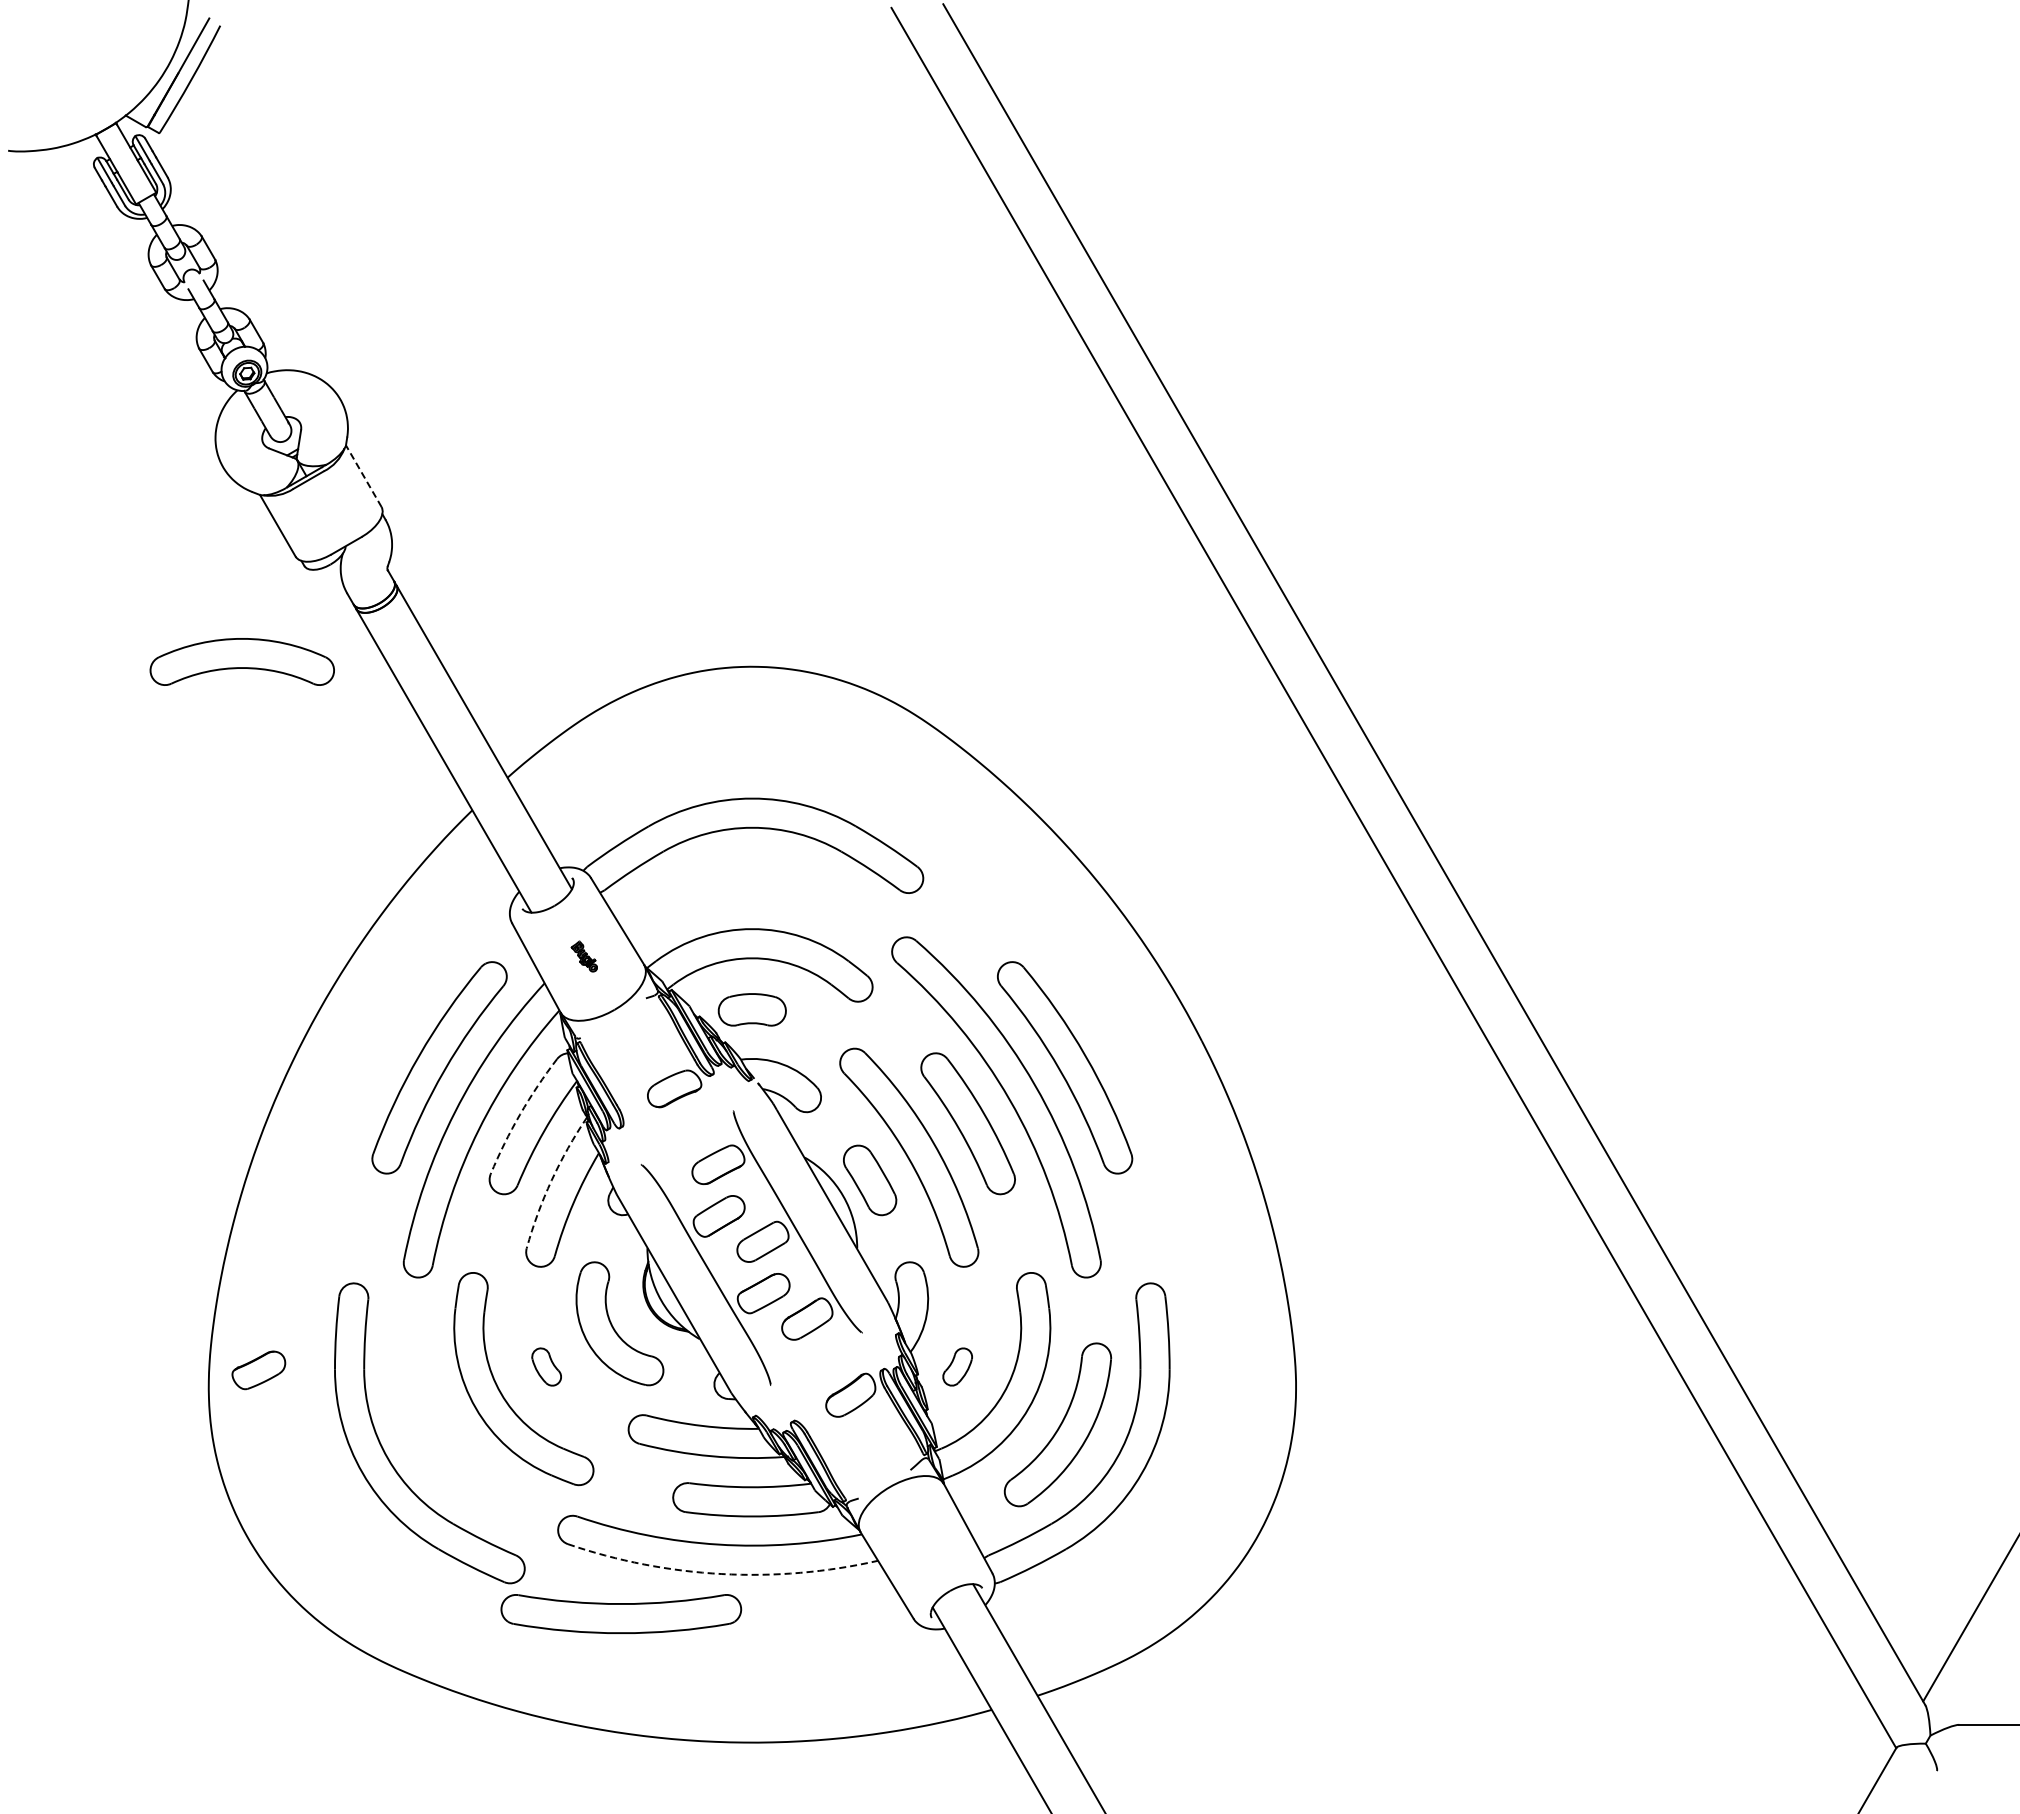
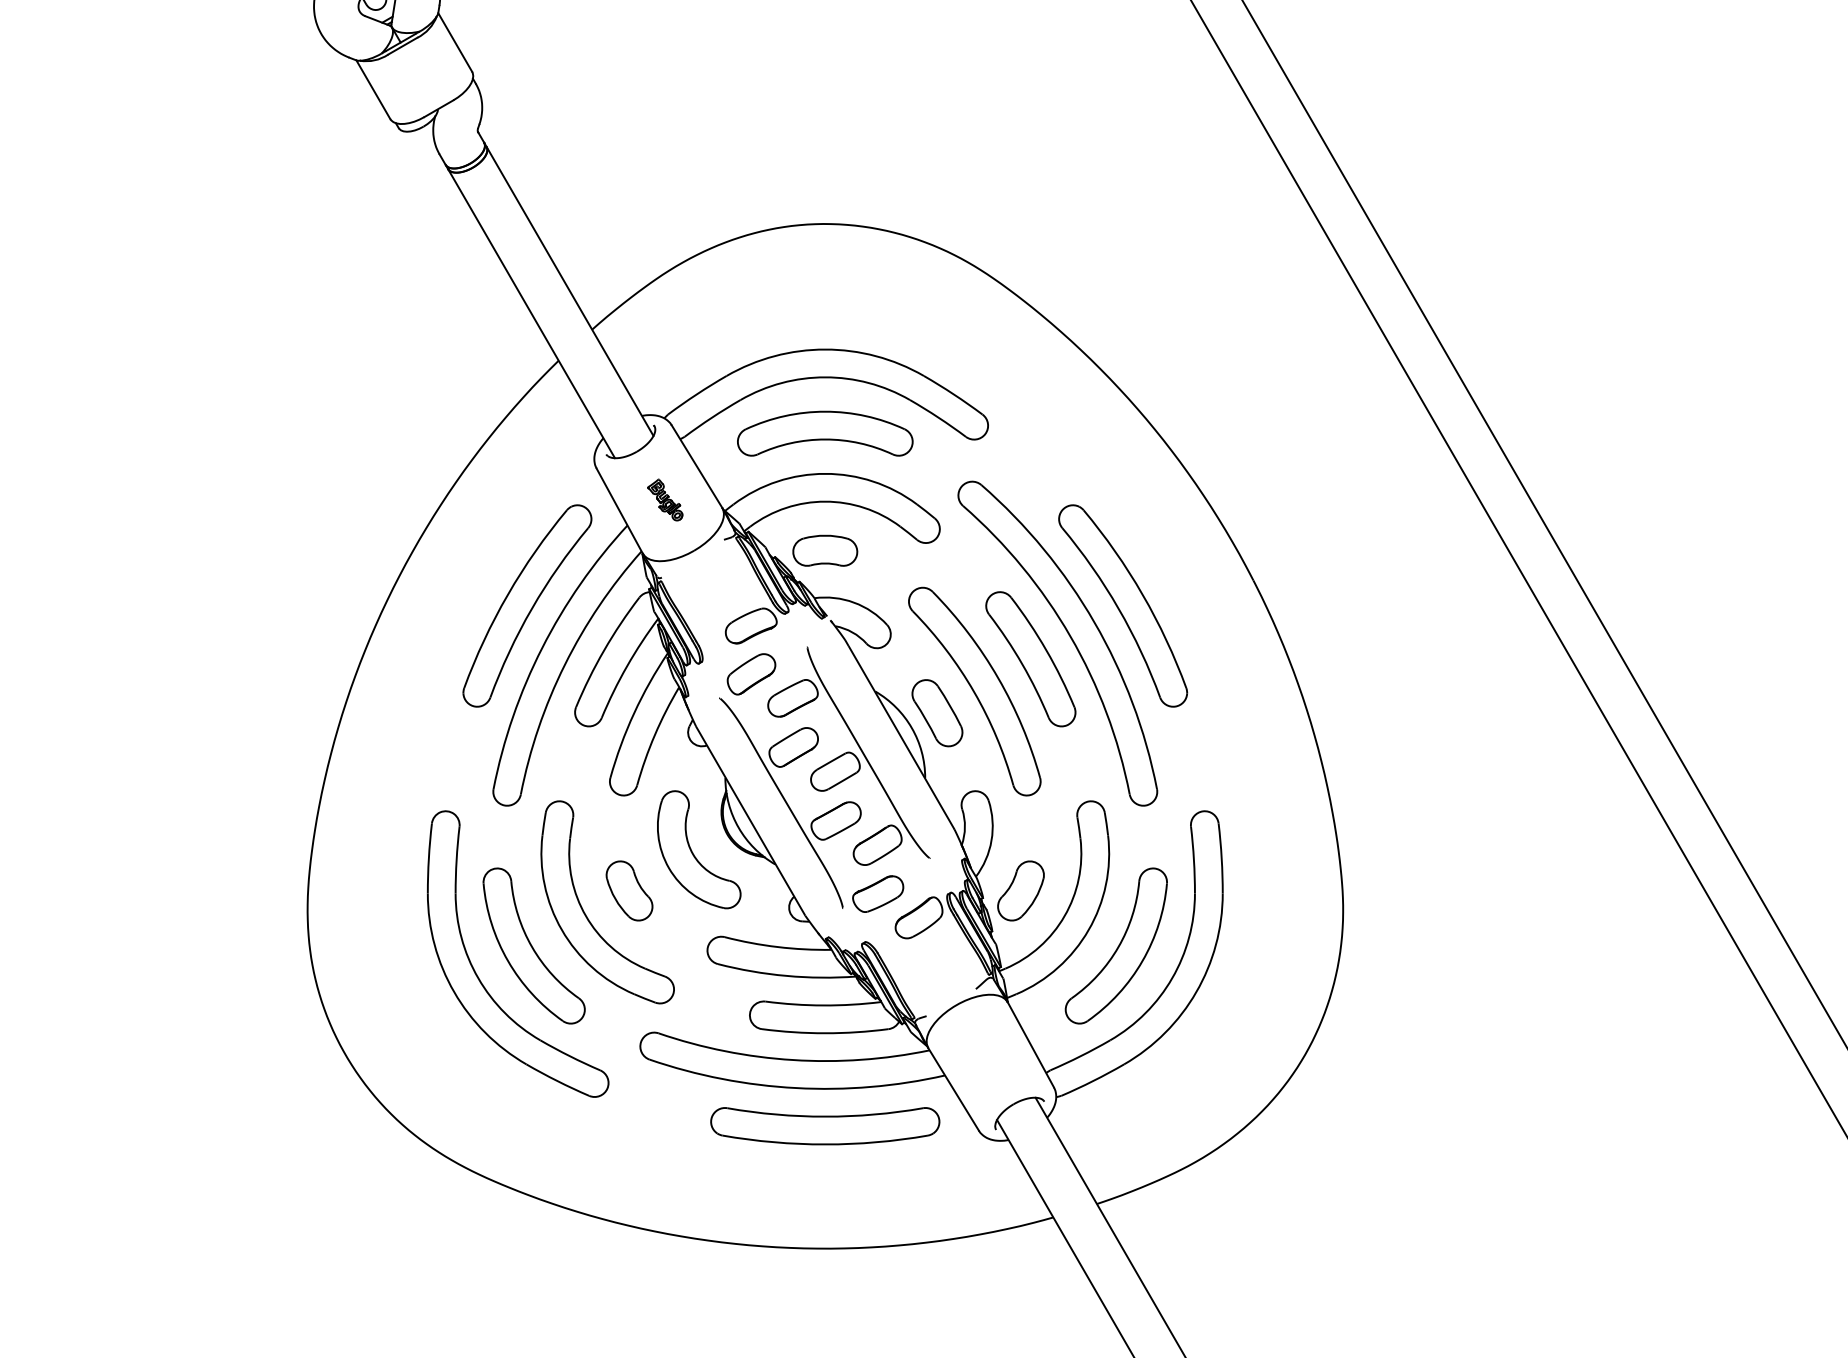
line: (363, 476) -> (454, 42), dashed -> solid
part: (241, 661) -> (824, 433), moved
part: (584, 956) -> (665, 499), size x1.43
arc: (520, 1114) -> (604, 650), dashed -> solid
part: (674, 1139) -> (751, 674), added
arc: (551, 1180) -> (634, 713), dashed -> solid
part: (546, 1366) -> (629, 890), size x1.67
part: (957, 1366) -> (1020, 890), size x1.67
part: (258, 1370) -> (877, 894), moved
part: (446, 1424) -> (534, 945), added
arc: (721, 1574) -> (795, 1088), dashed -> solid
part: (621, 1613) -> (825, 1125), moved

